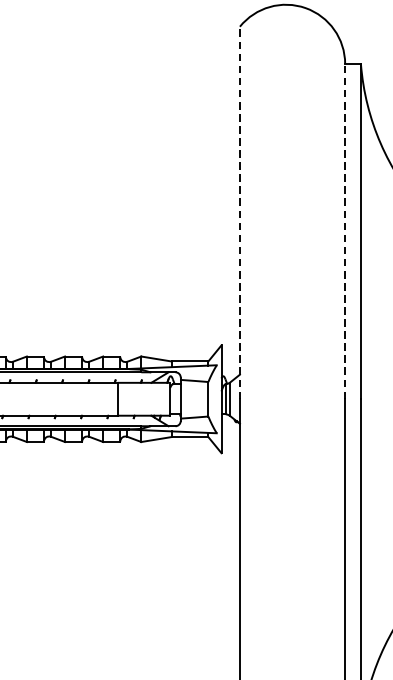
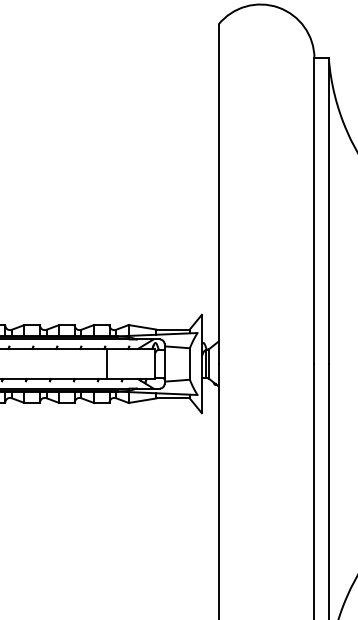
line: (239, 213) -> (218, 194), dashed -> solid
line: (345, 231) -> (314, 211), dashed -> solid

